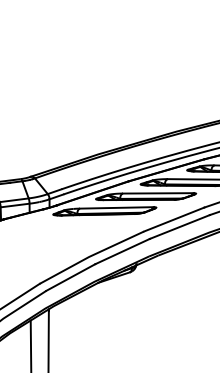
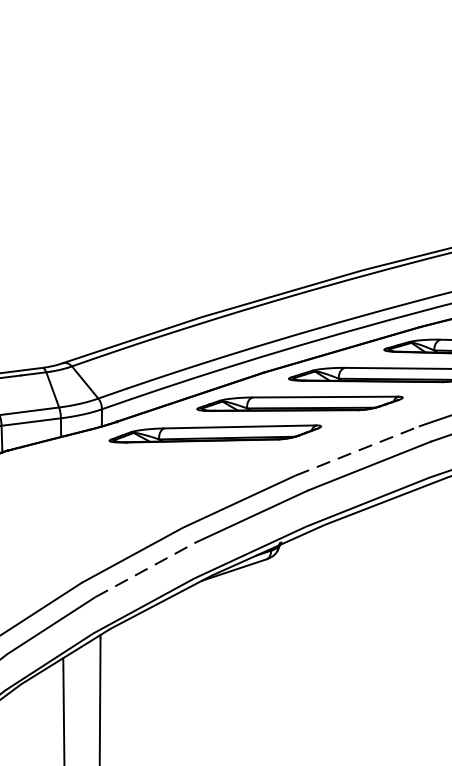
line: (174, 219) -> (358, 450), solid -> dashed
line: (70, 277) -> (144, 569), solid -> dashed

